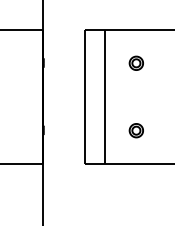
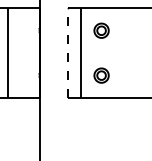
part: (136, 63) -> (101, 30), size x1.6
line: (85, 97) -> (67, 53), solid -> dashed
part: (136, 130) -> (101, 75), size x1.6

